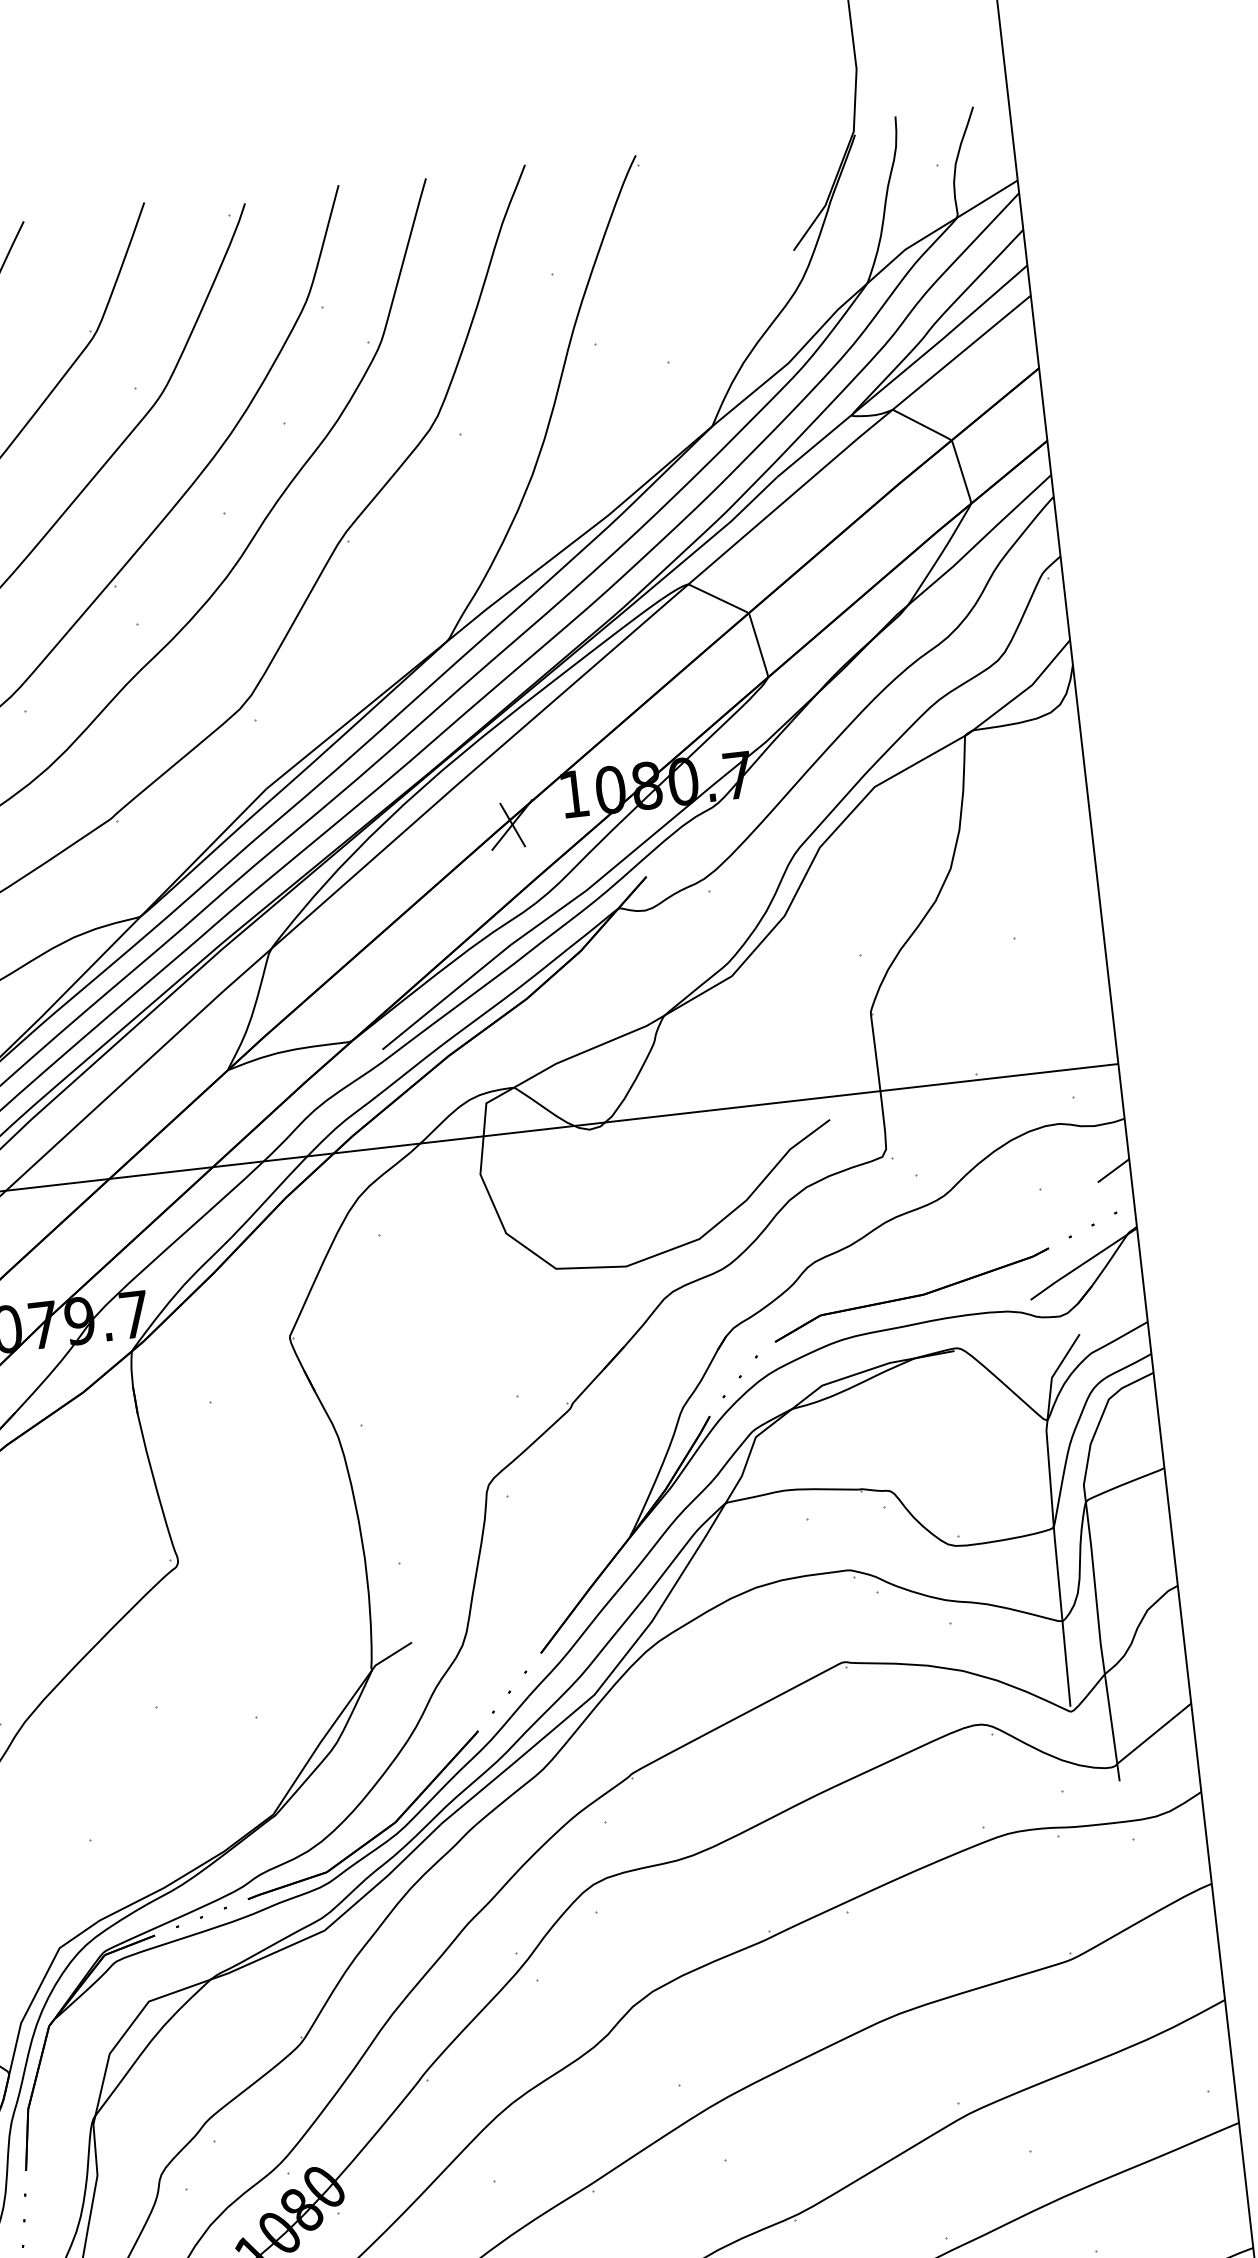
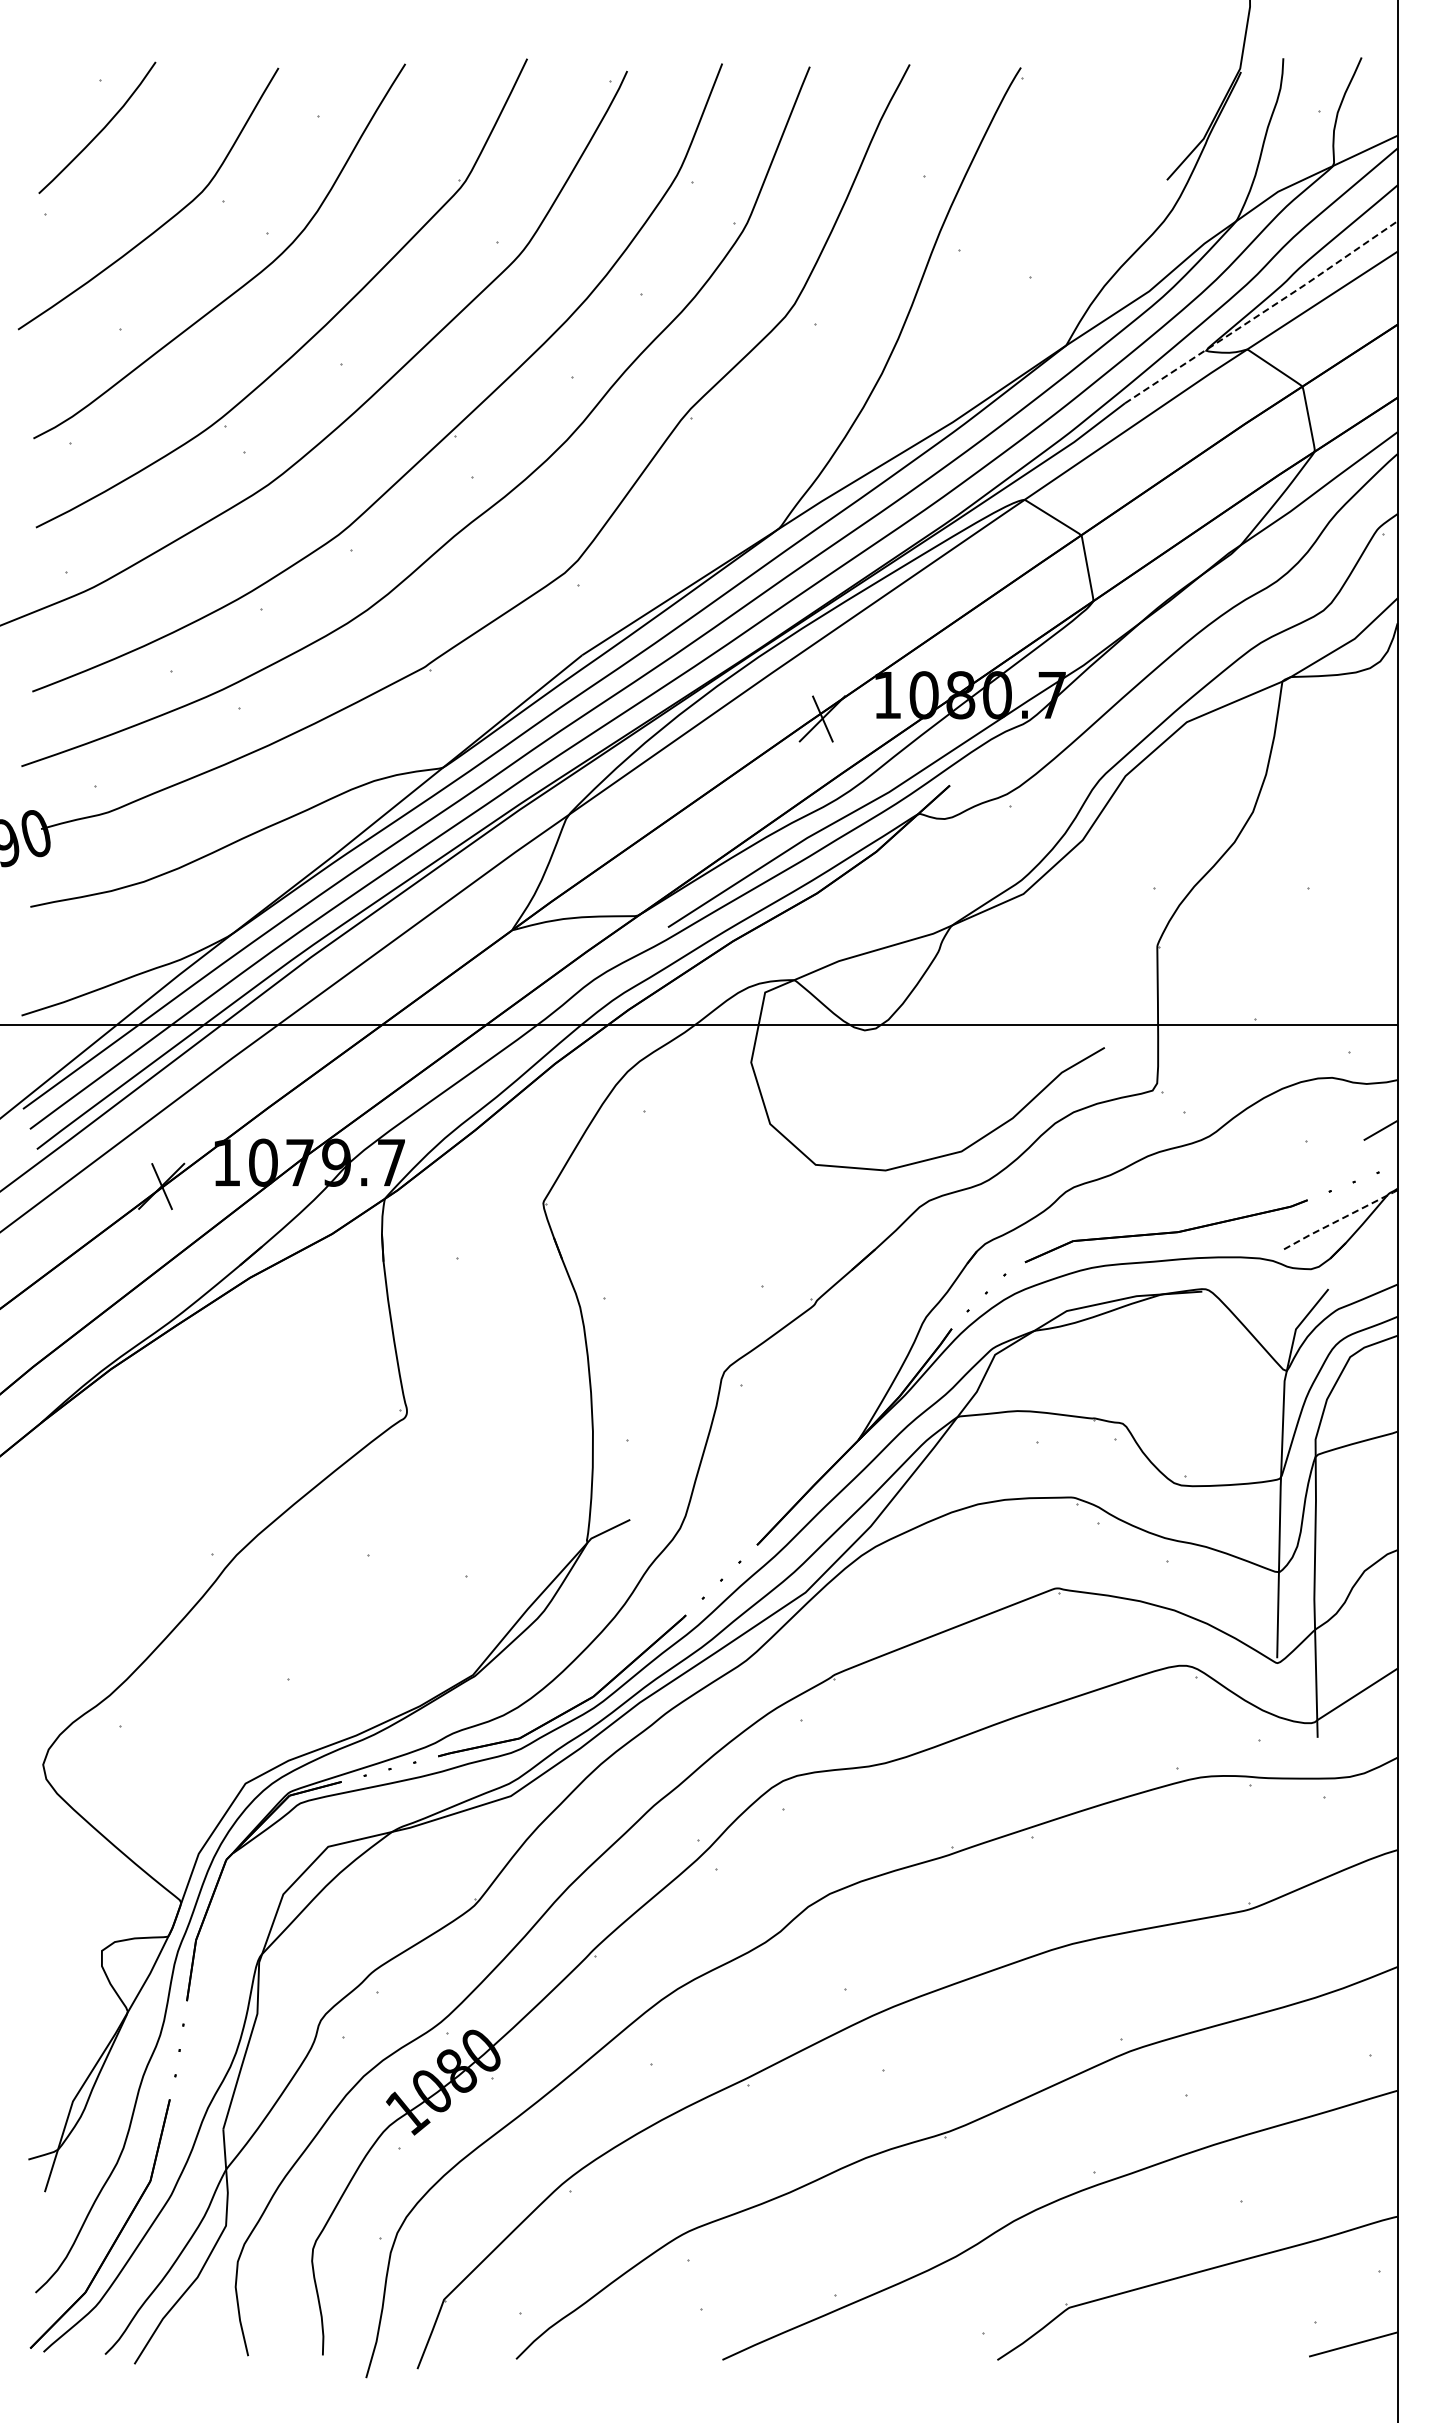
line: (903, 371) -> (1262, 312), solid -> dashed
line: (1083, 1263) -> (1340, 1219), solid -> dashed

